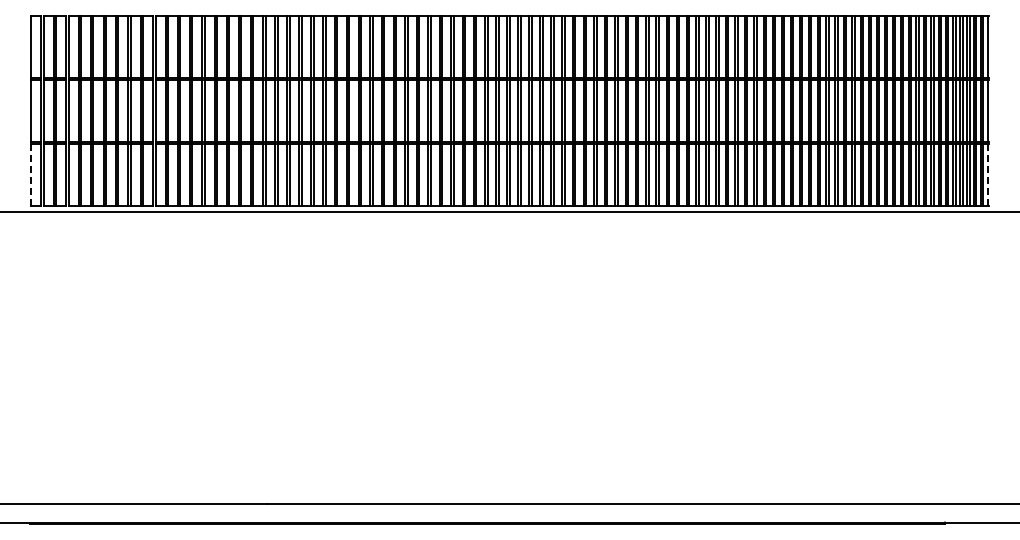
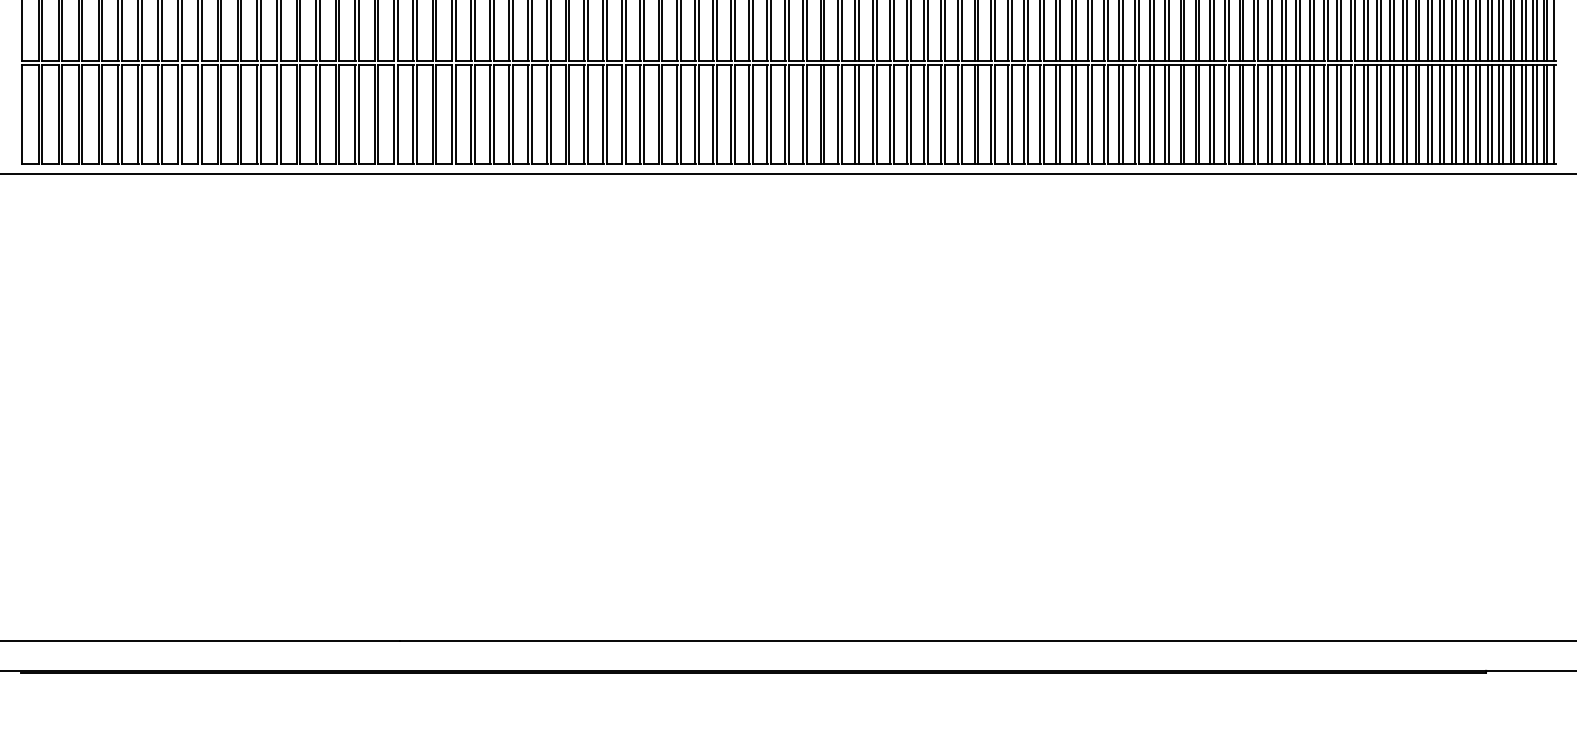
line: (31, 175) -> (22, 114), dashed -> solid
line: (987, 175) -> (1554, 114), dashed -> solid

